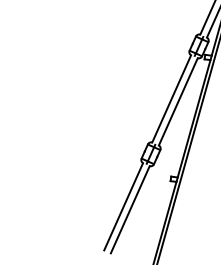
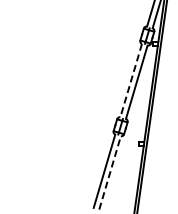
line: (171, 100) -> (131, 81), solid -> dashed
line: (130, 209) -> (110, 172), solid -> dashed

